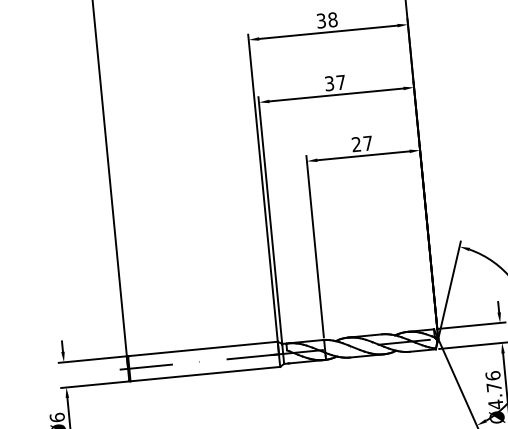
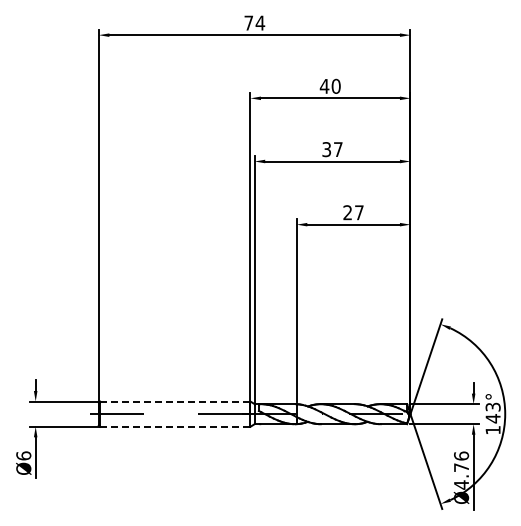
text: (326, 19) -> (329, 85), 38 -> 40
line: (202, 349) -> (174, 401), solid -> dashed
line: (205, 373) -> (175, 426), solid -> dashed

